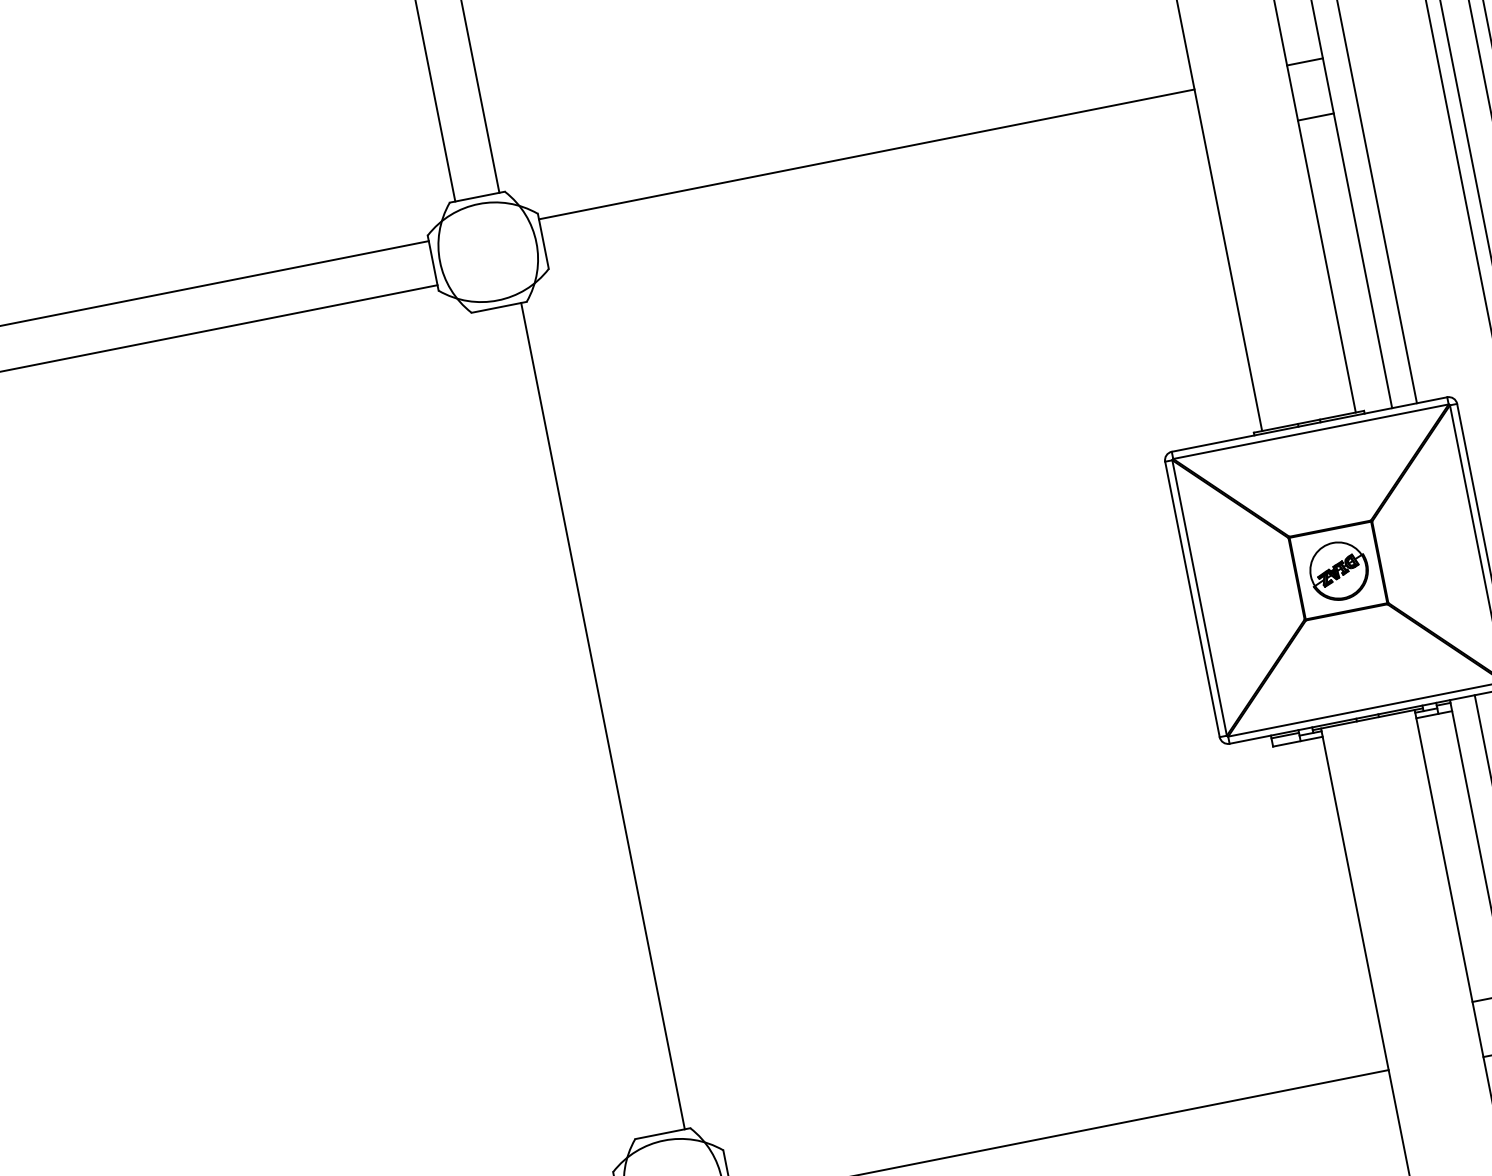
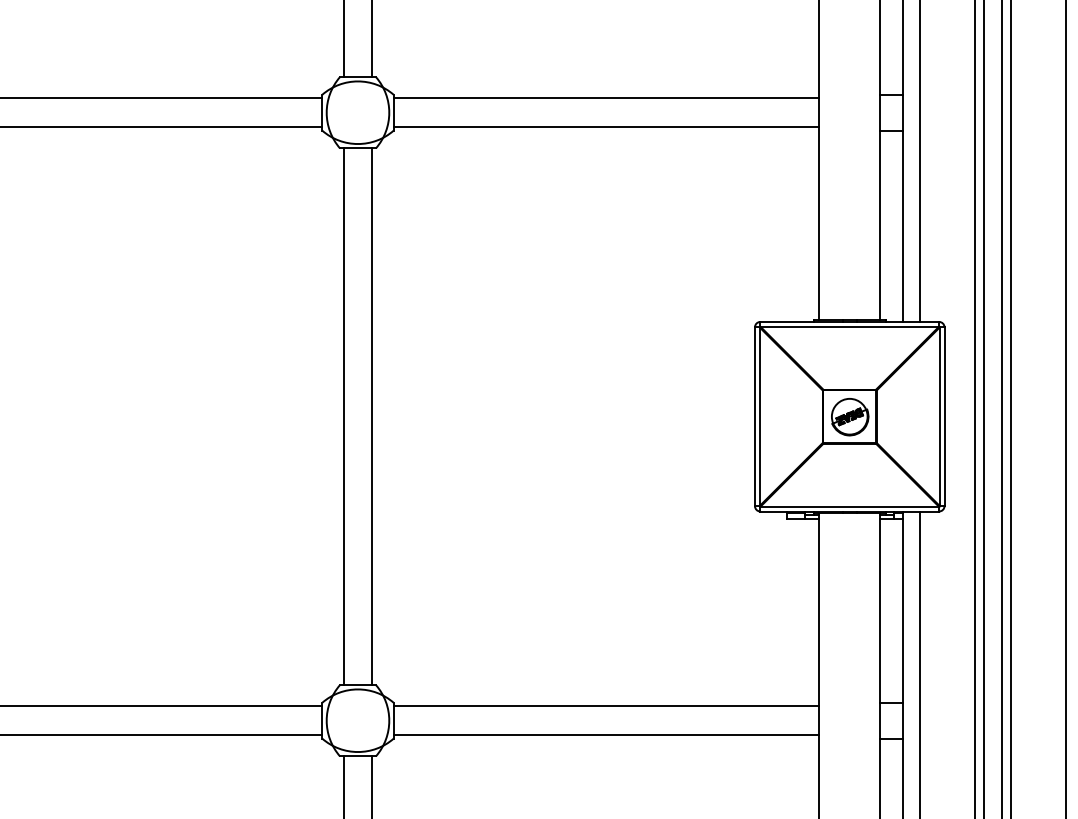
line: (875, 199) -> (606, 127), added
line: (558, 724) -> (343, 416), added
line: (1052, 1091) -> (606, 706), added

